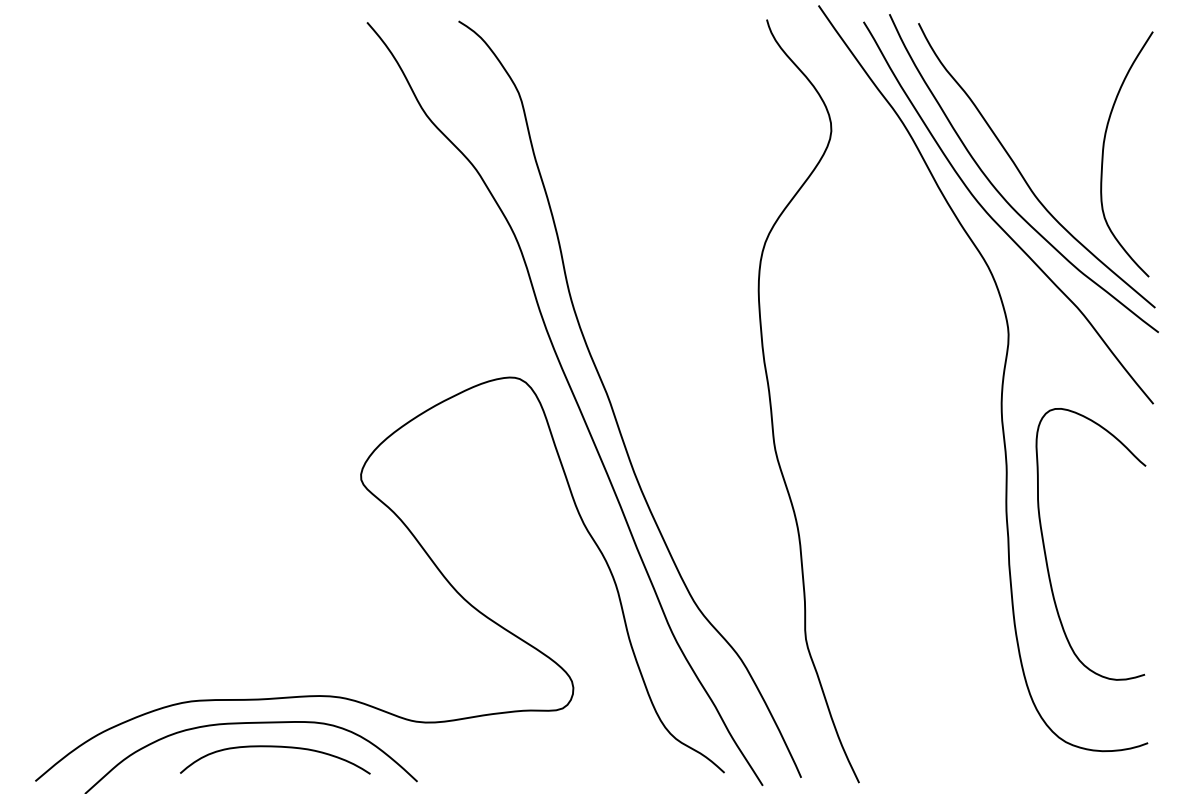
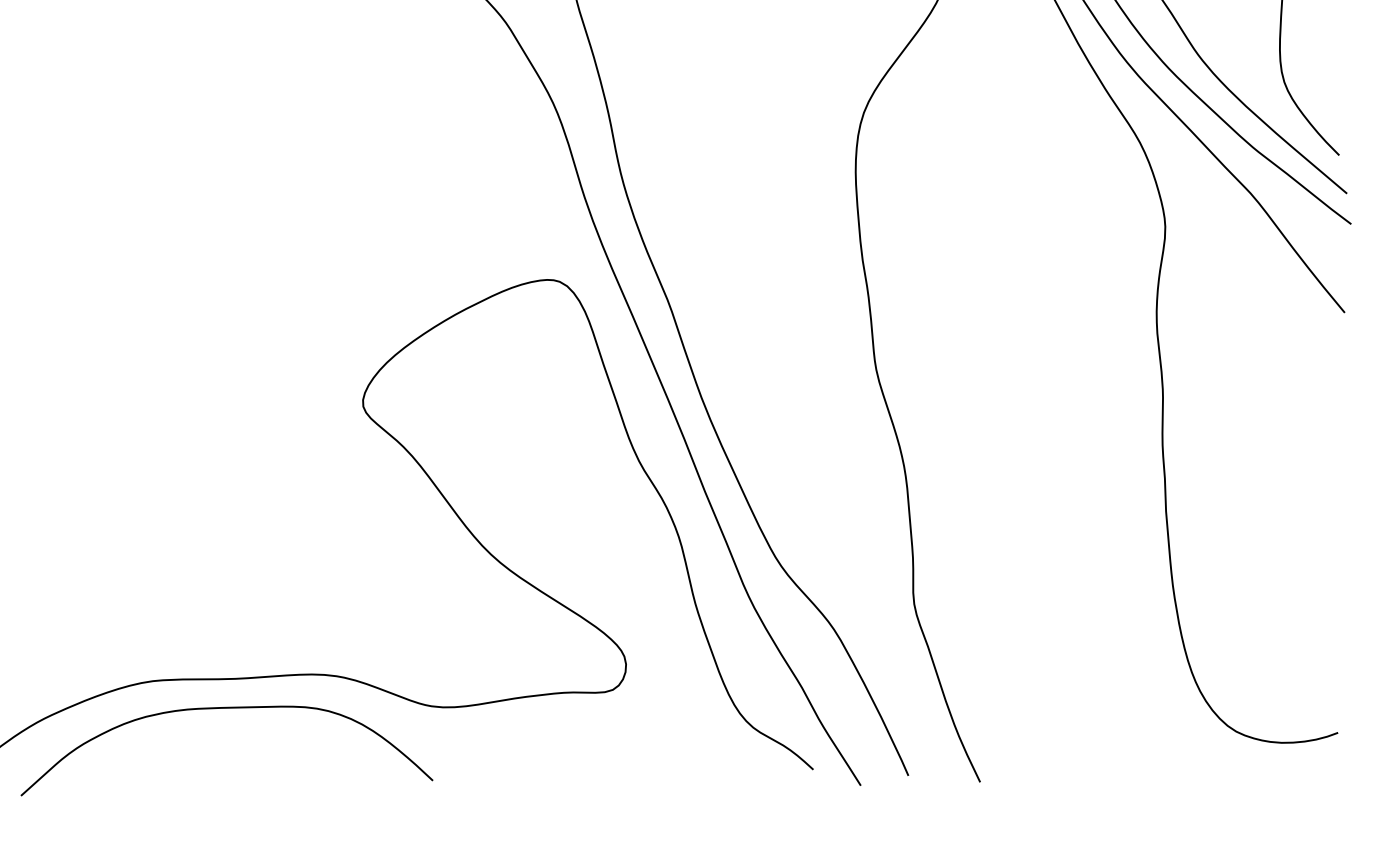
curve: (1046, 554) -> (1212, 499), removed
curve: (275, 747) -> (257, 738), removed

